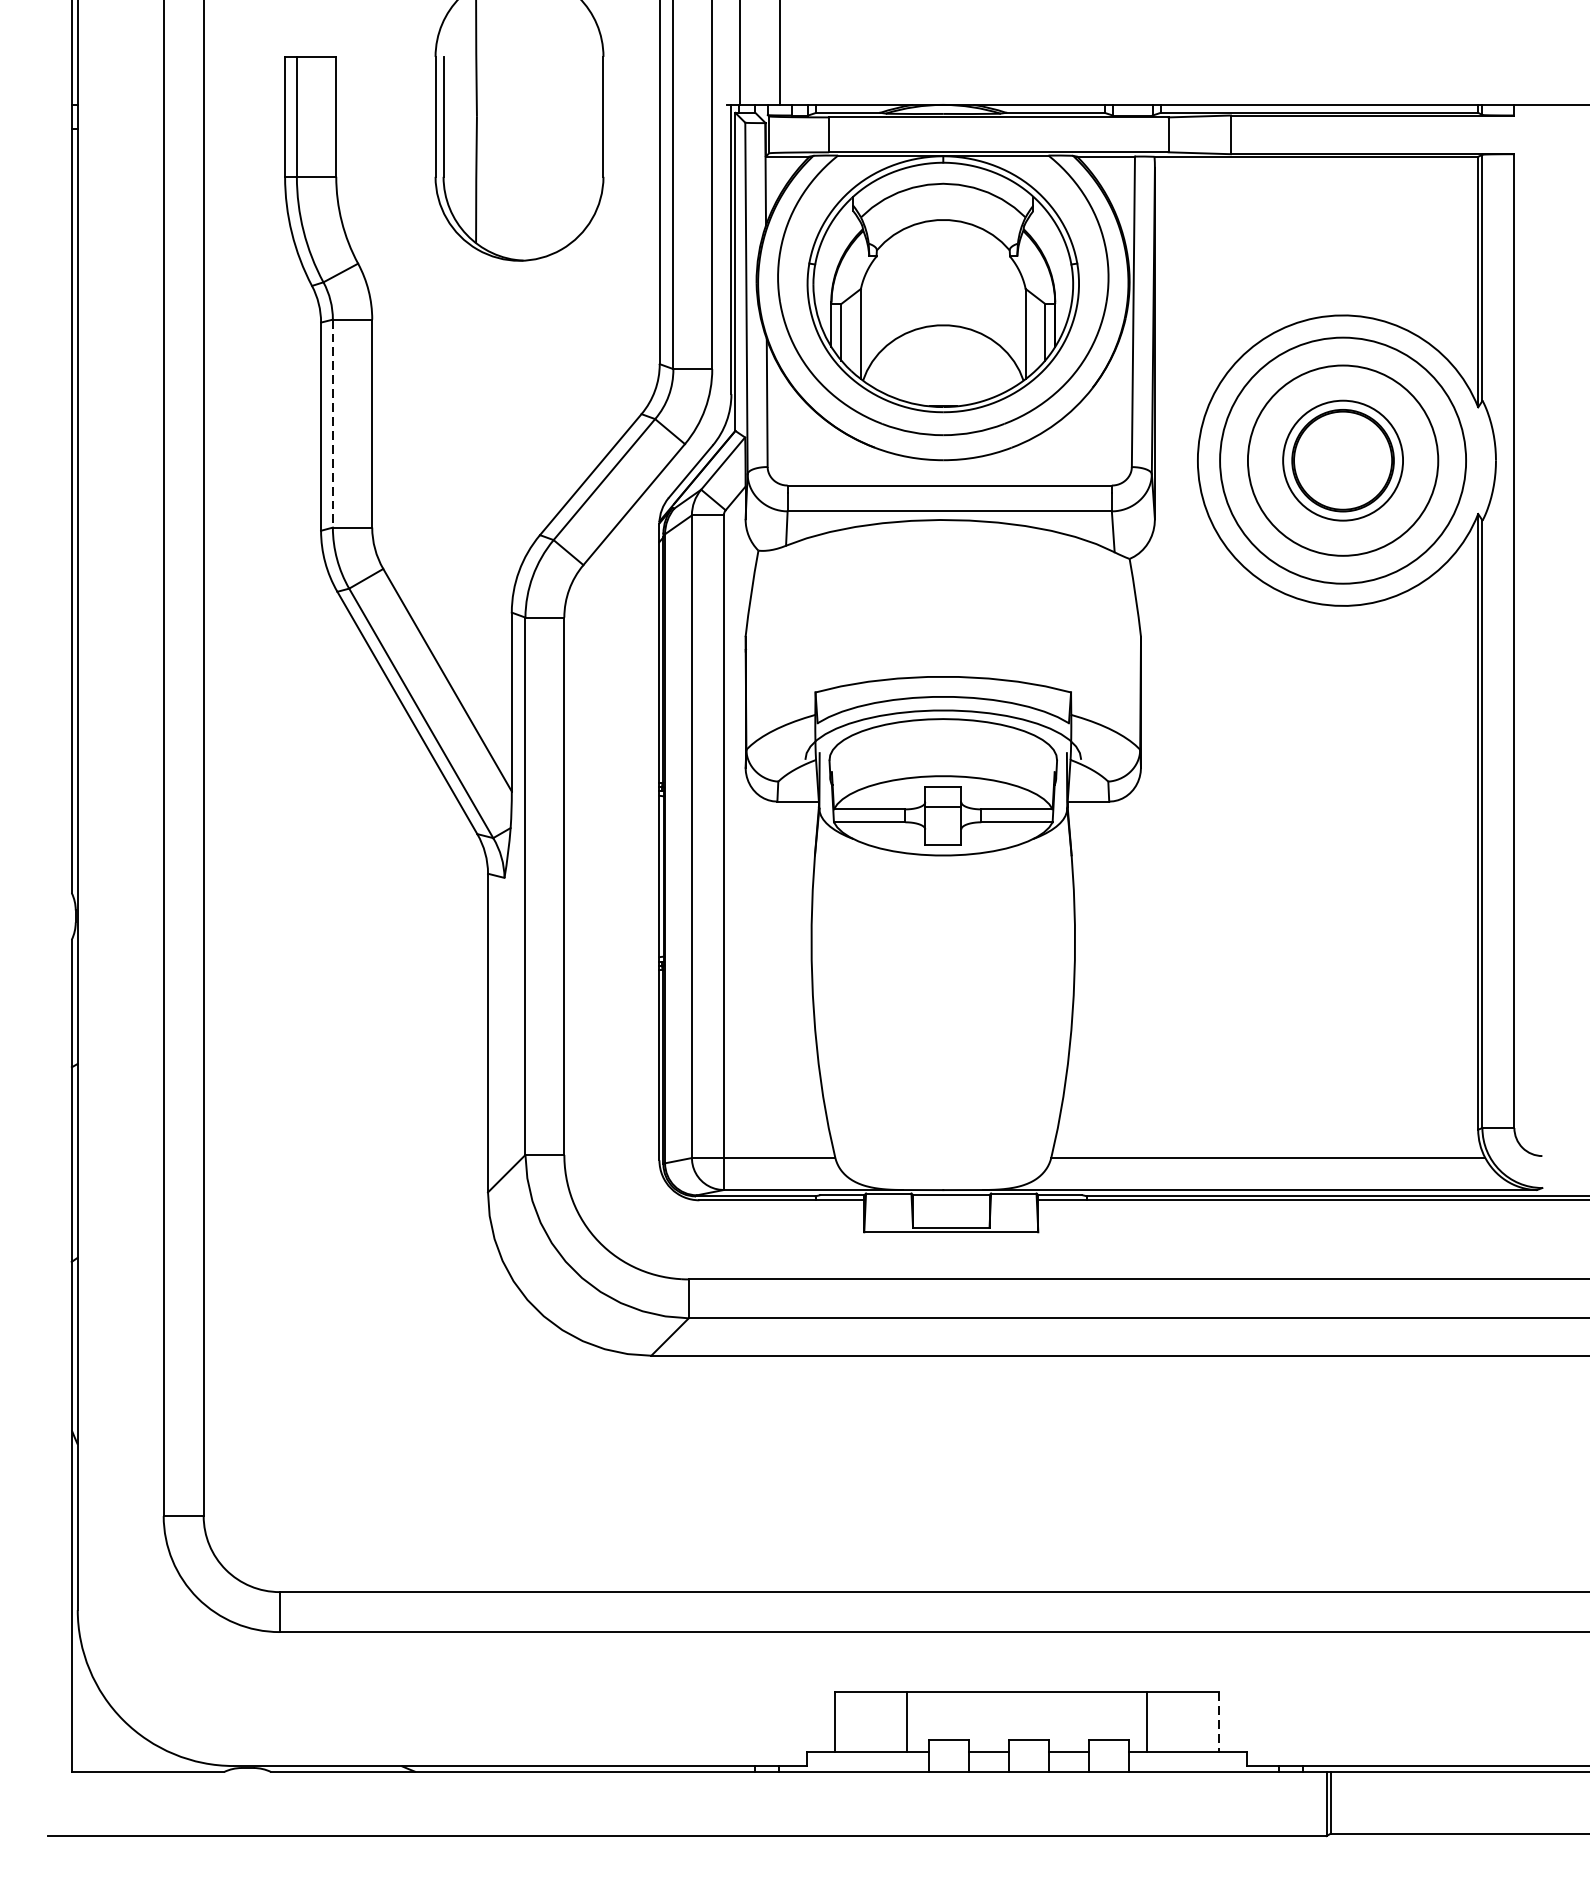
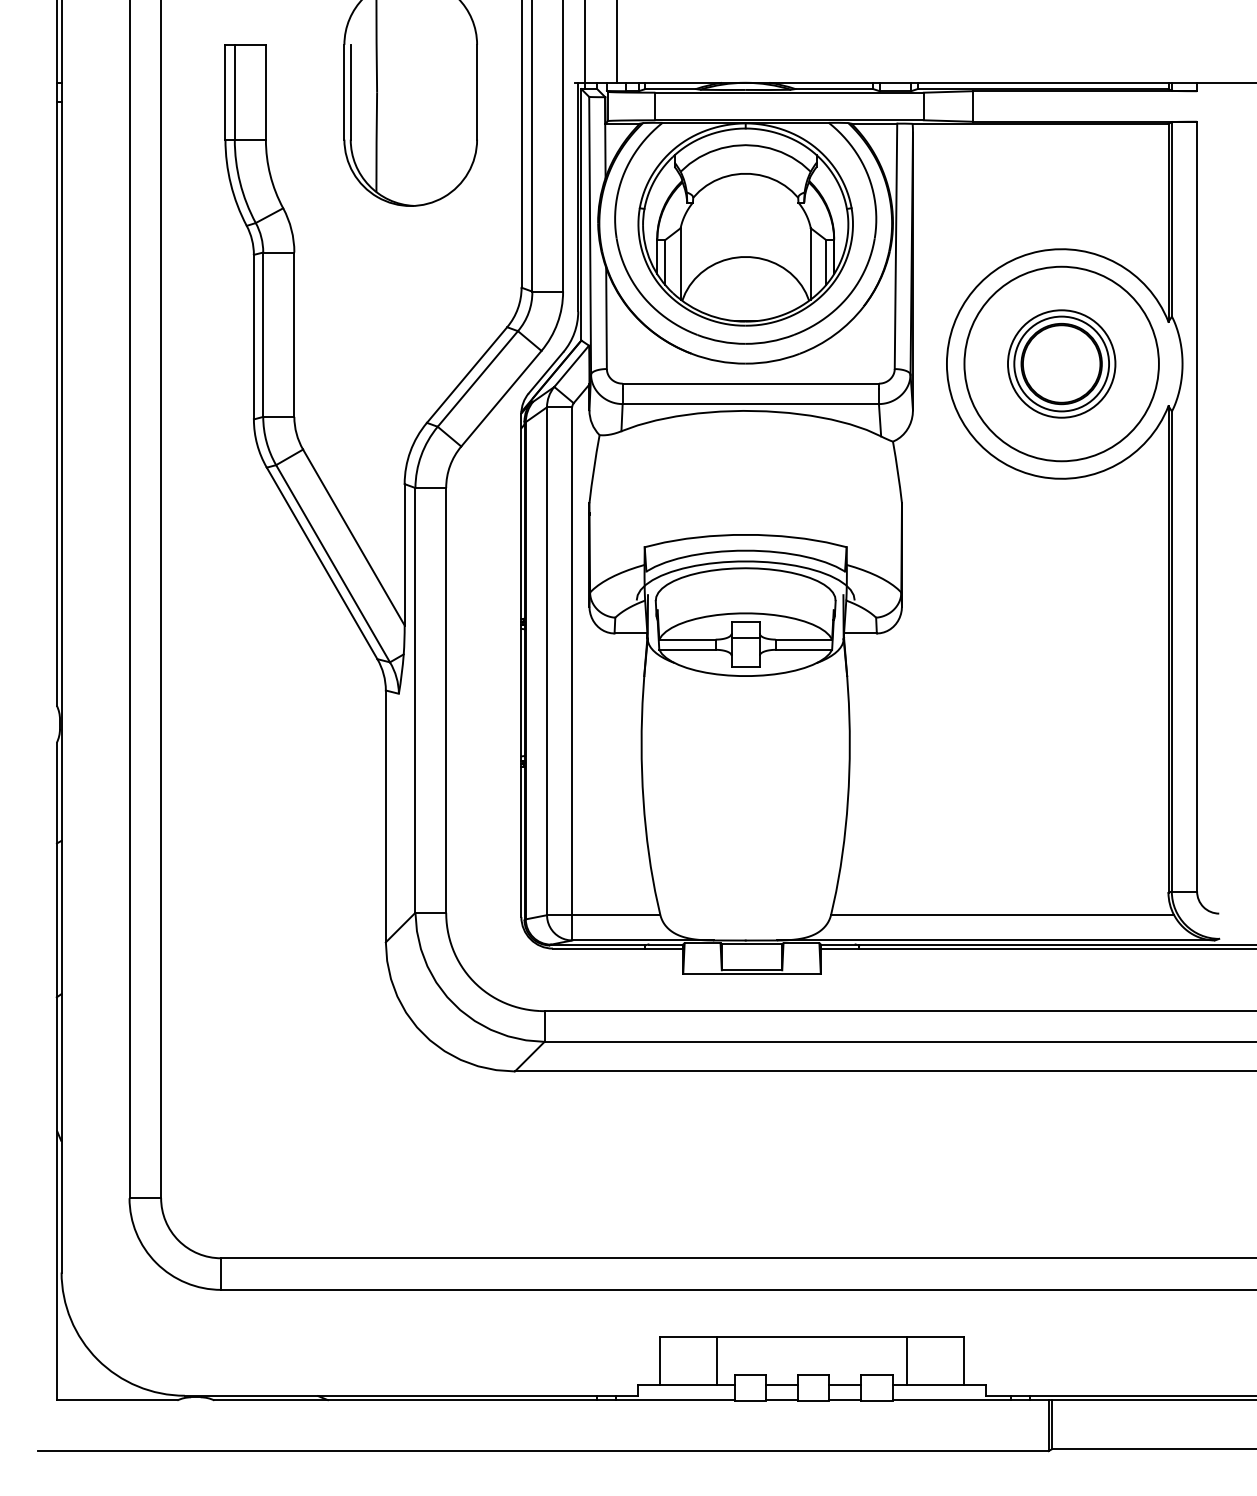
line: (333, 424) -> (263, 335), dashed -> solid
circle: (1342, 460) -> (1061, 363), size x0.71
line: (1218, 1721) -> (963, 1360), dashed -> solid

